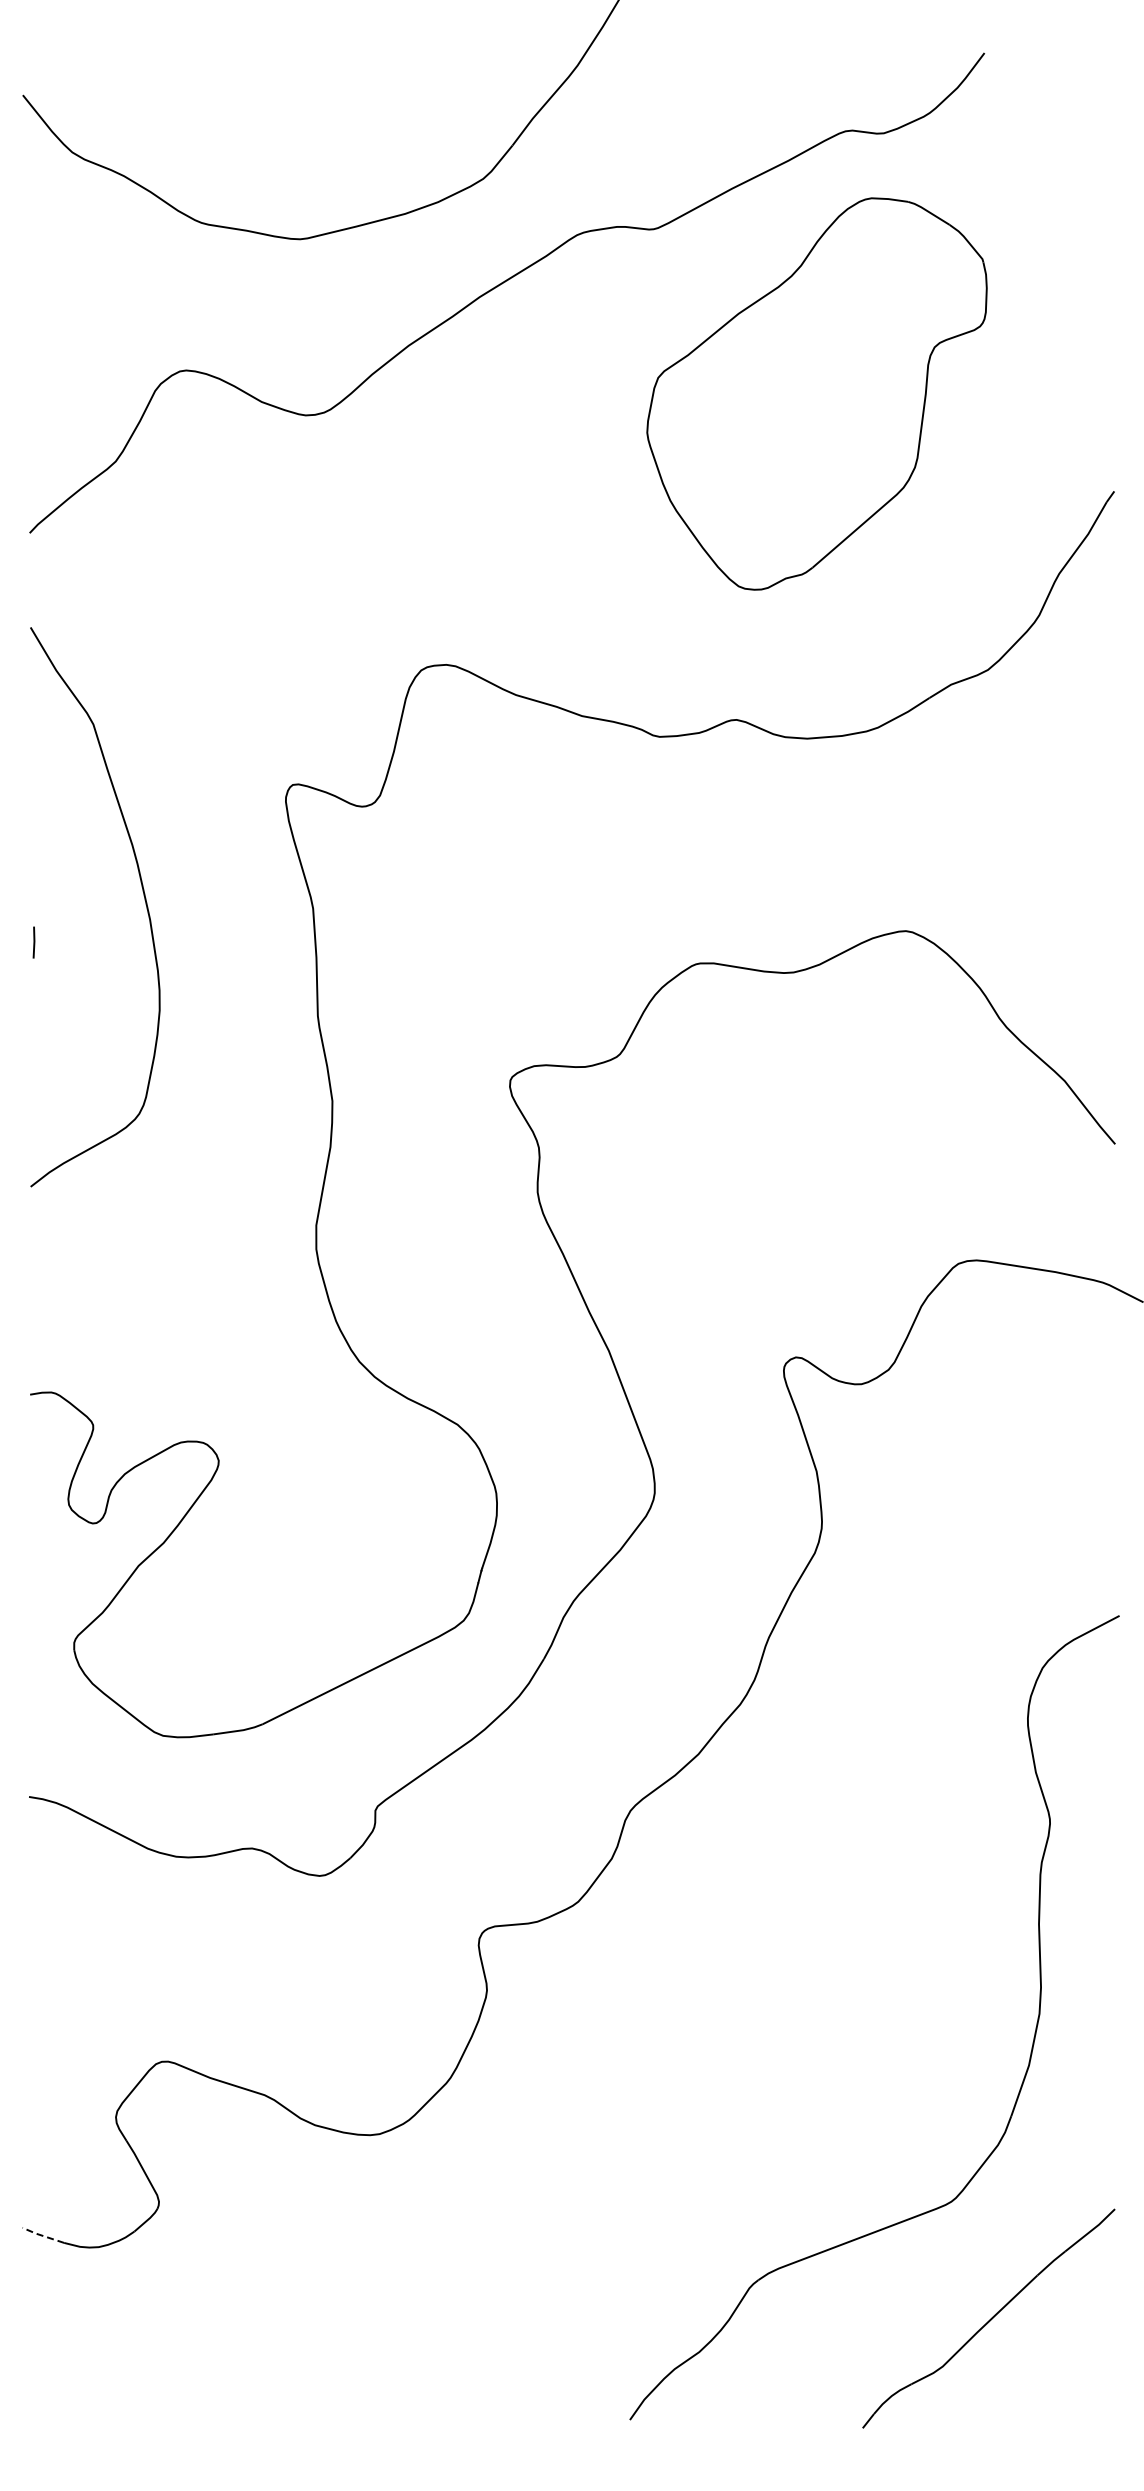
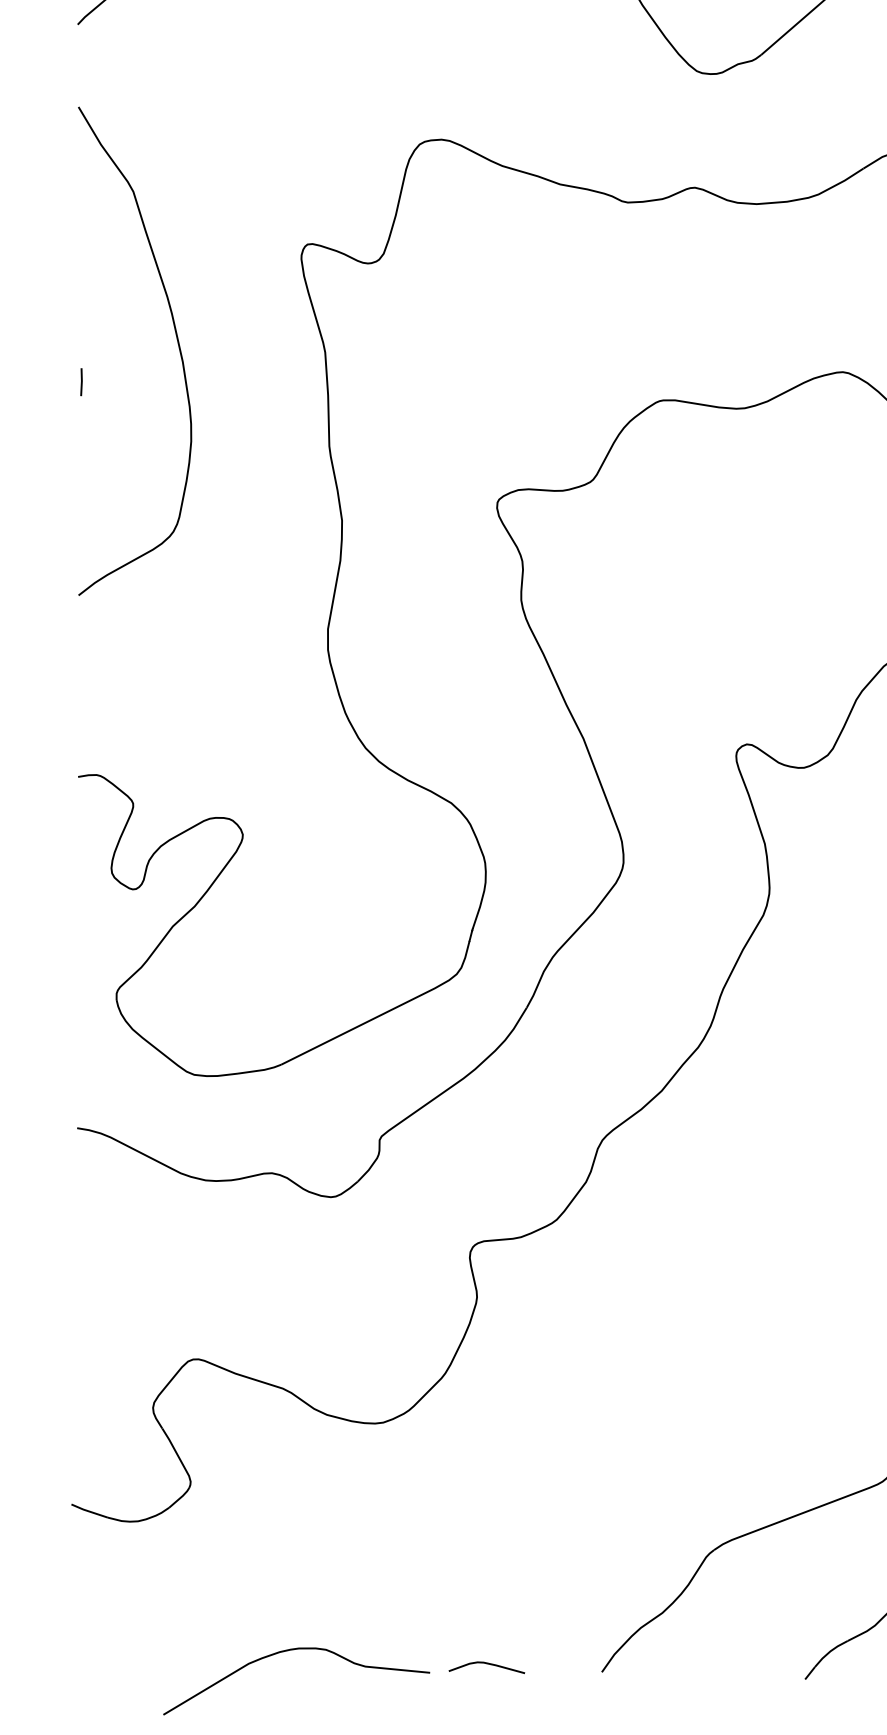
line: (42, 2235) -> (88, 1511), dashed -> solid
curve: (273, 2395) -> (290, 1650), added
curve: (497, 2410) -> (486, 1663), added

